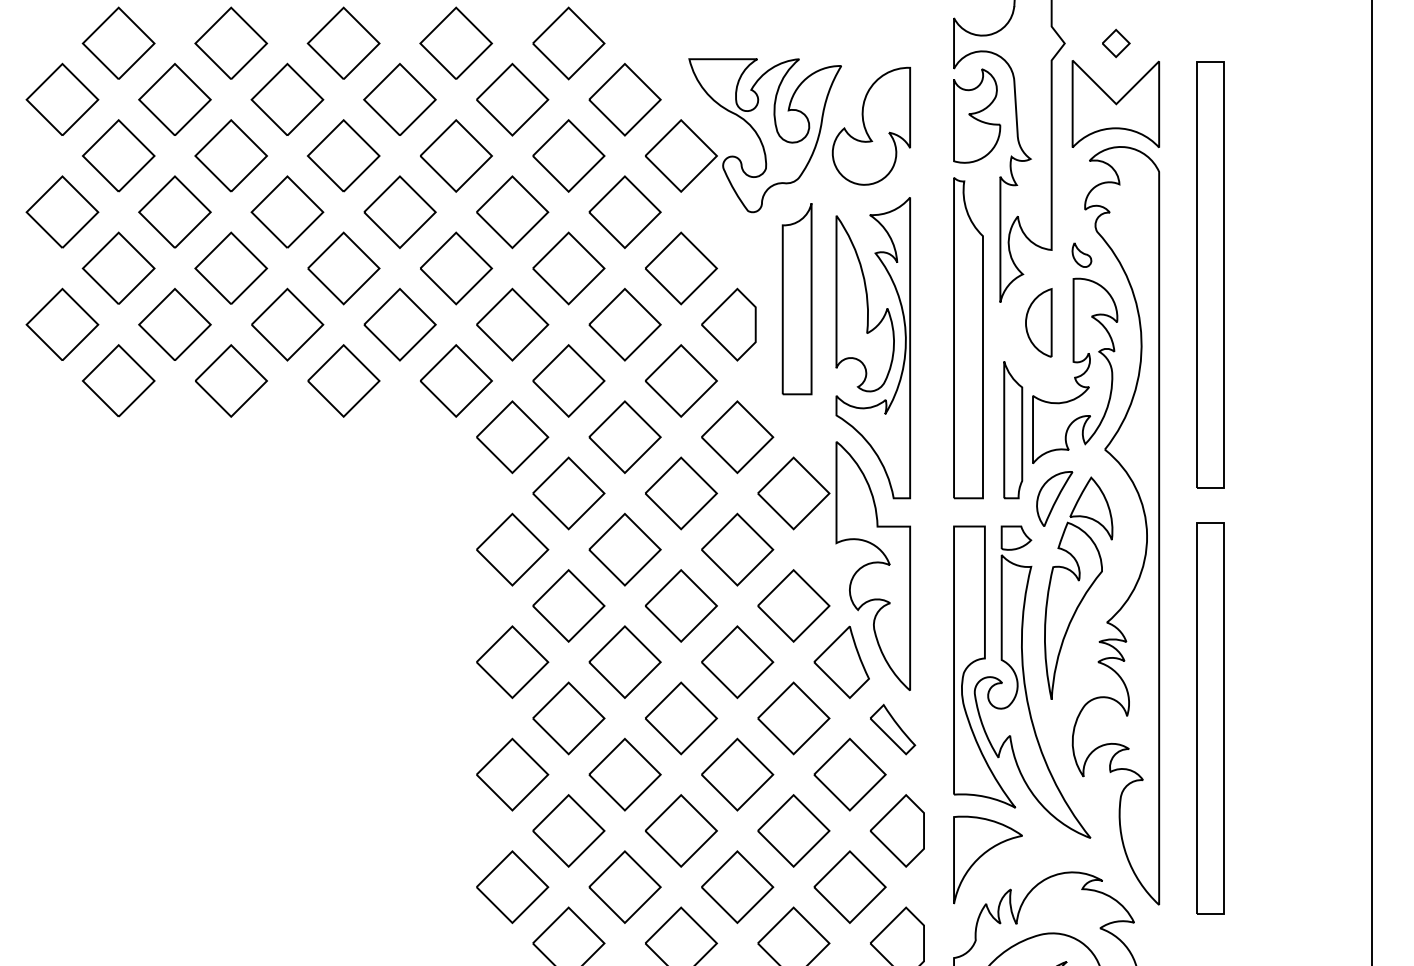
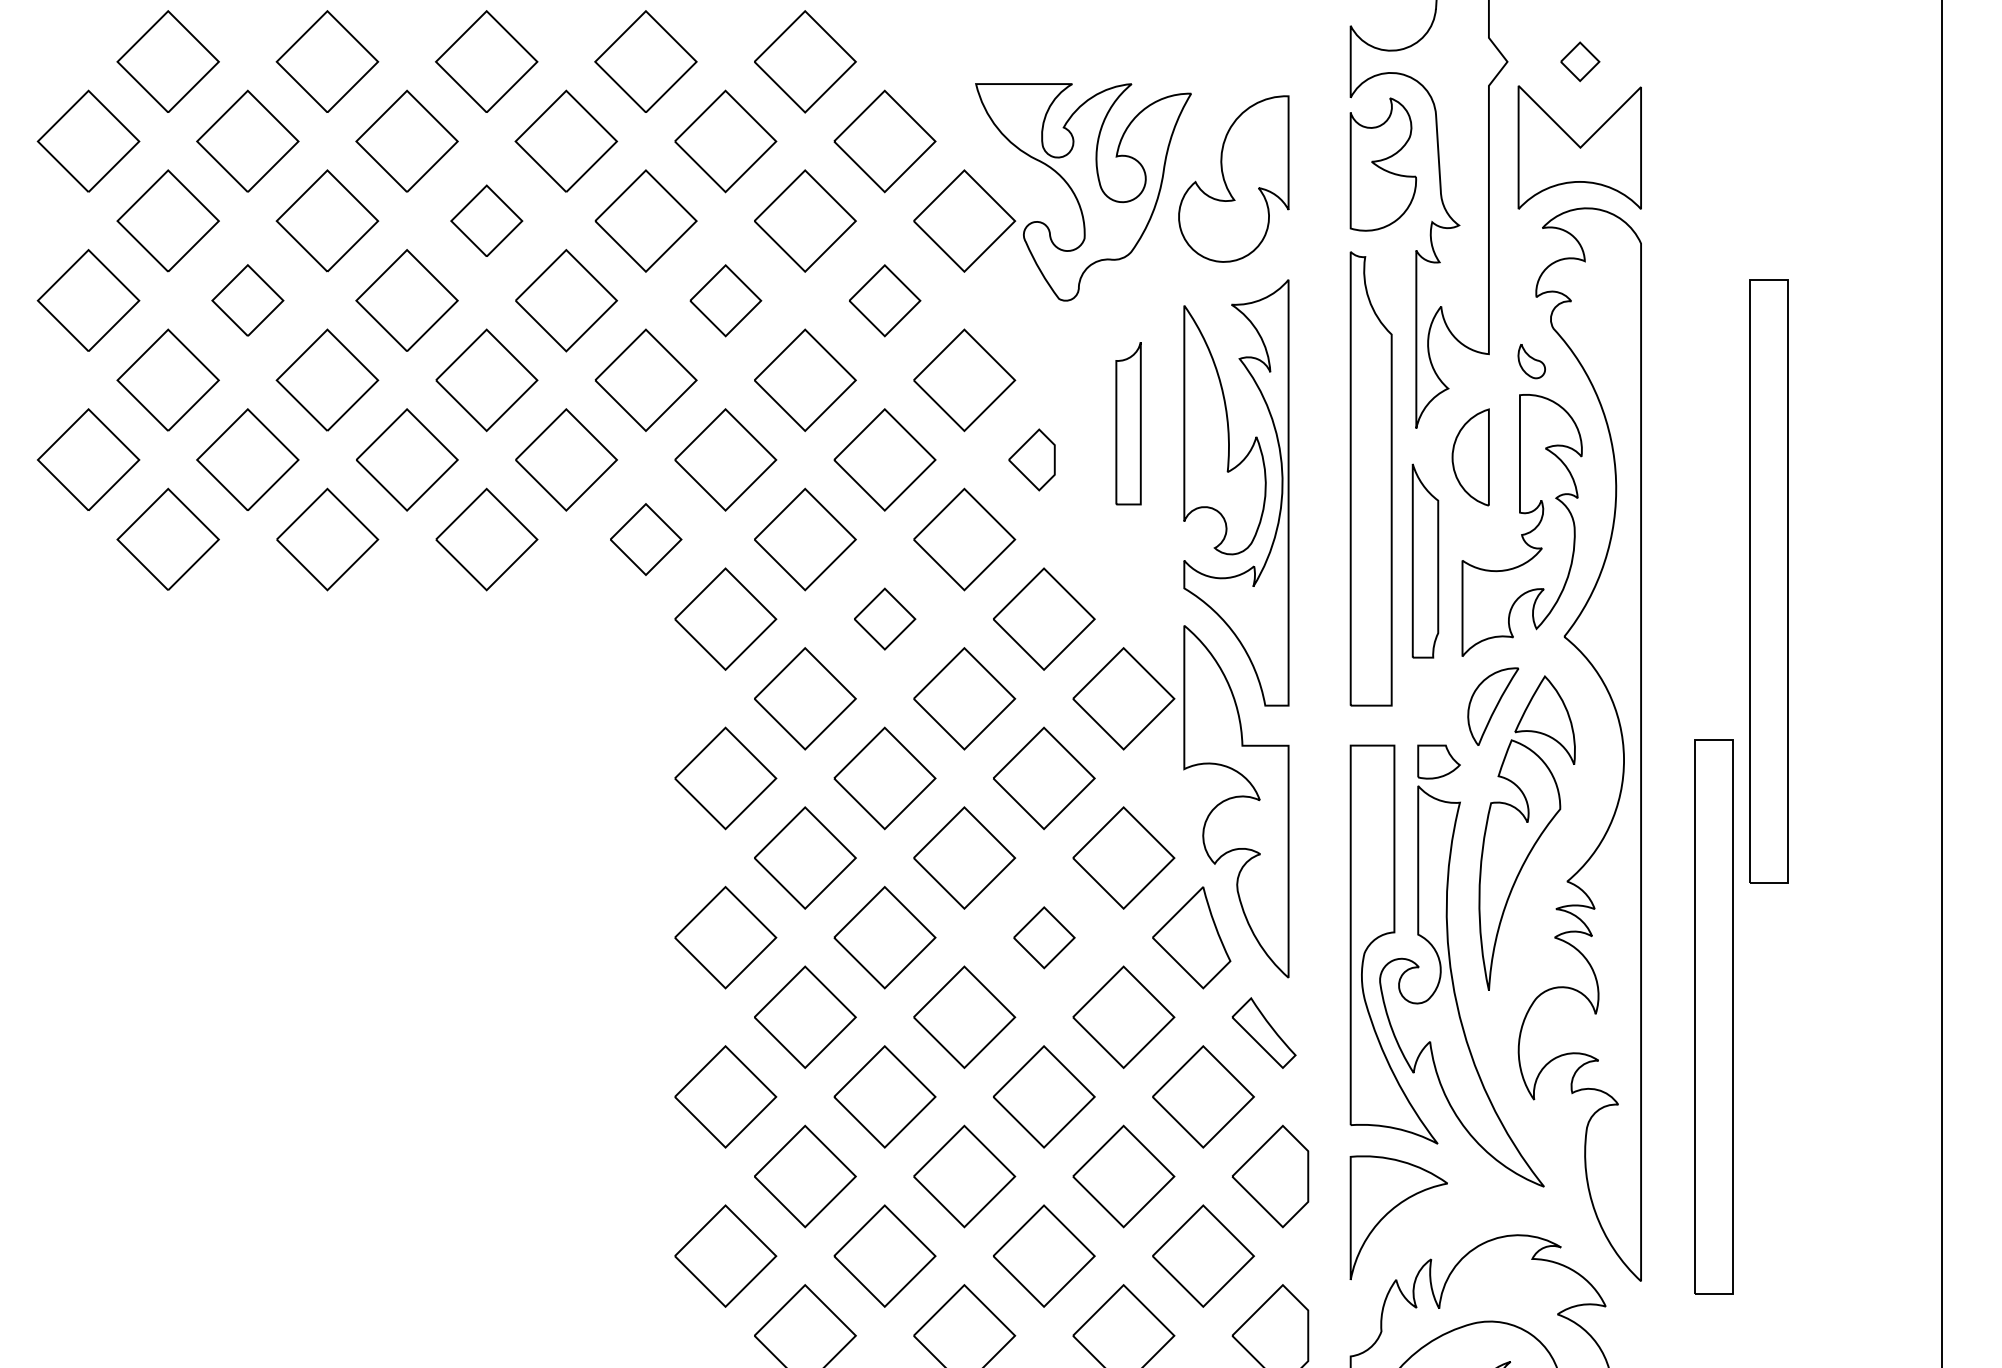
part: (343, 155) -> (486, 220), size x0.7
part: (174, 212) -> (247, 300), size x0.7
part: (512, 212) -> (725, 300), size x0.7
part: (624, 212) -> (884, 300), size x0.7
part: (1210, 274) -> (1768, 581), moved
part: (797, 298) -> (1128, 423), size x0.6
part: (728, 324) -> (1031, 459), size x0.6
part: (455, 380) -> (645, 539), size x0.7
part: (1013, 429) -> (1425, 560), moved
part: (624, 436) -> (884, 618), size x0.6
part: (737, 662) -> (1044, 937), size x0.6

